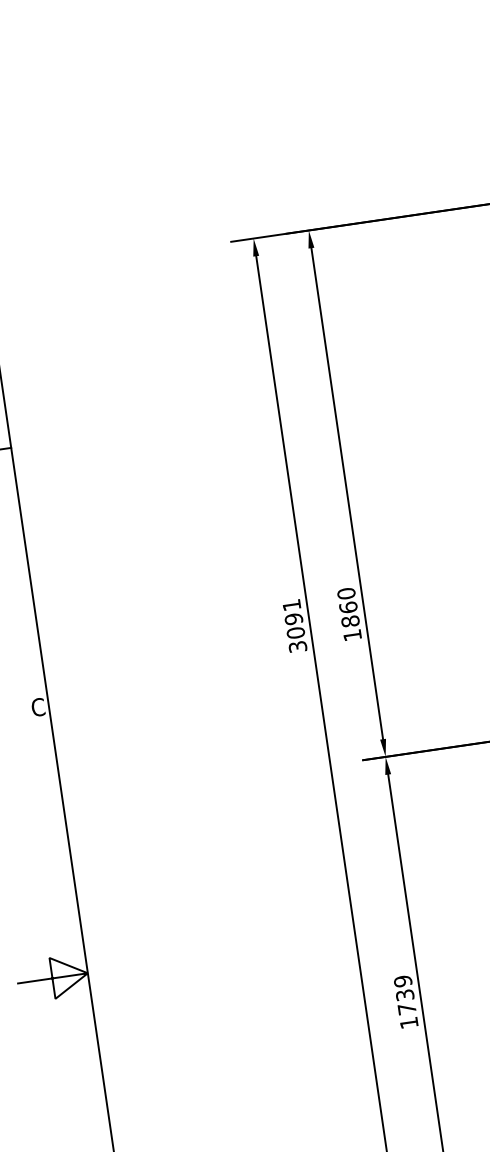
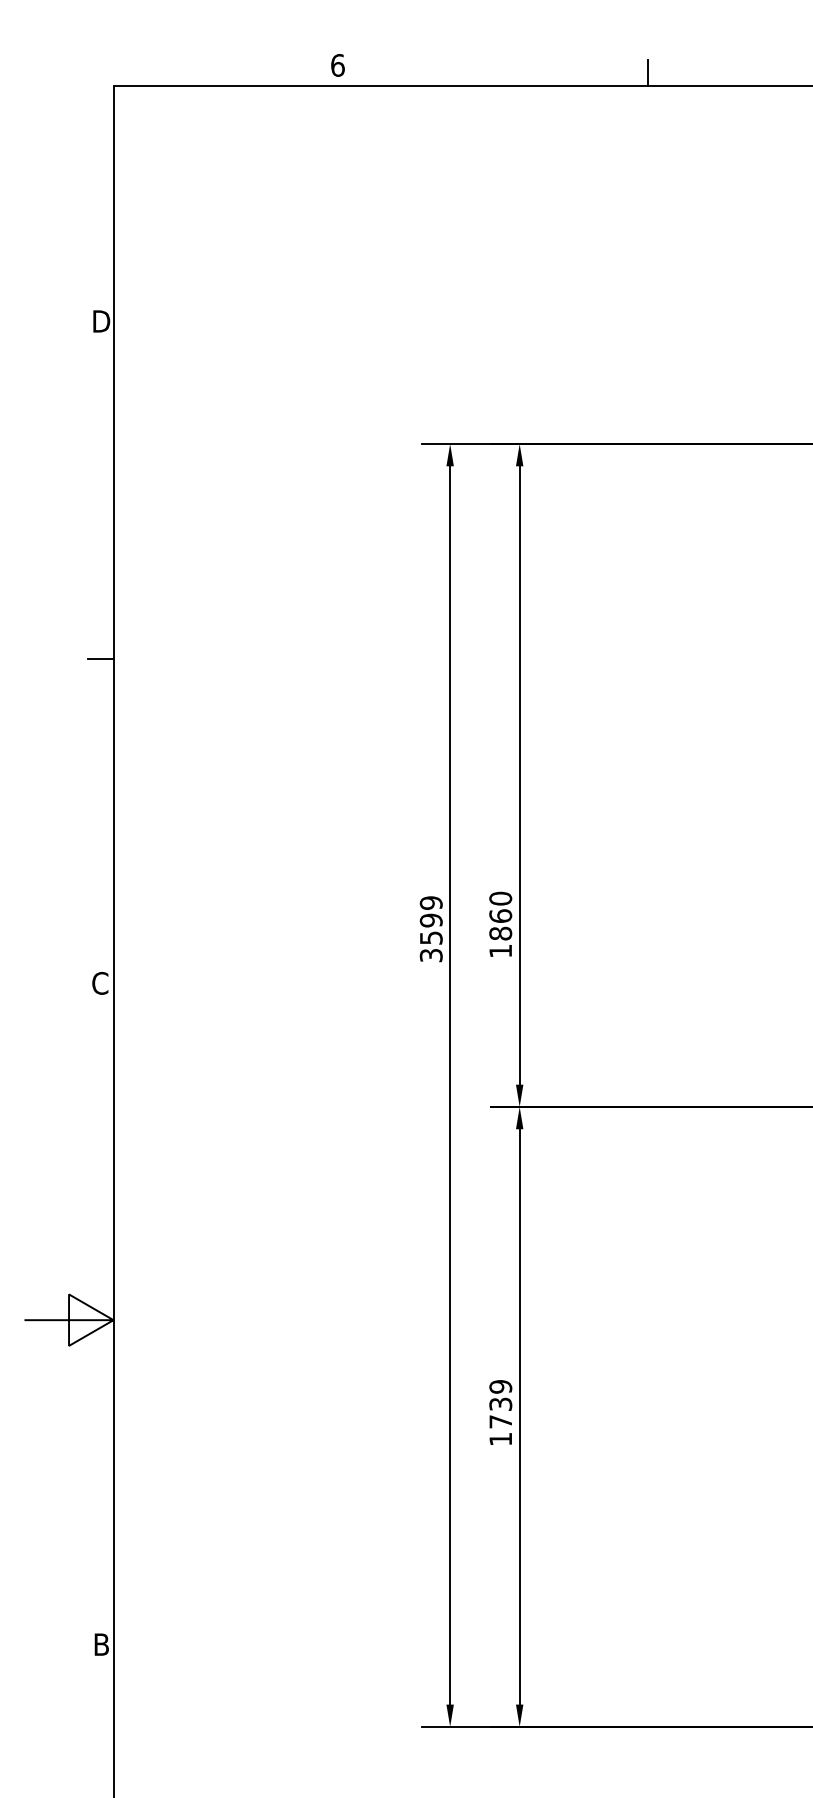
text: (293, 619) -> (430, 920), 3091 -> 3599

